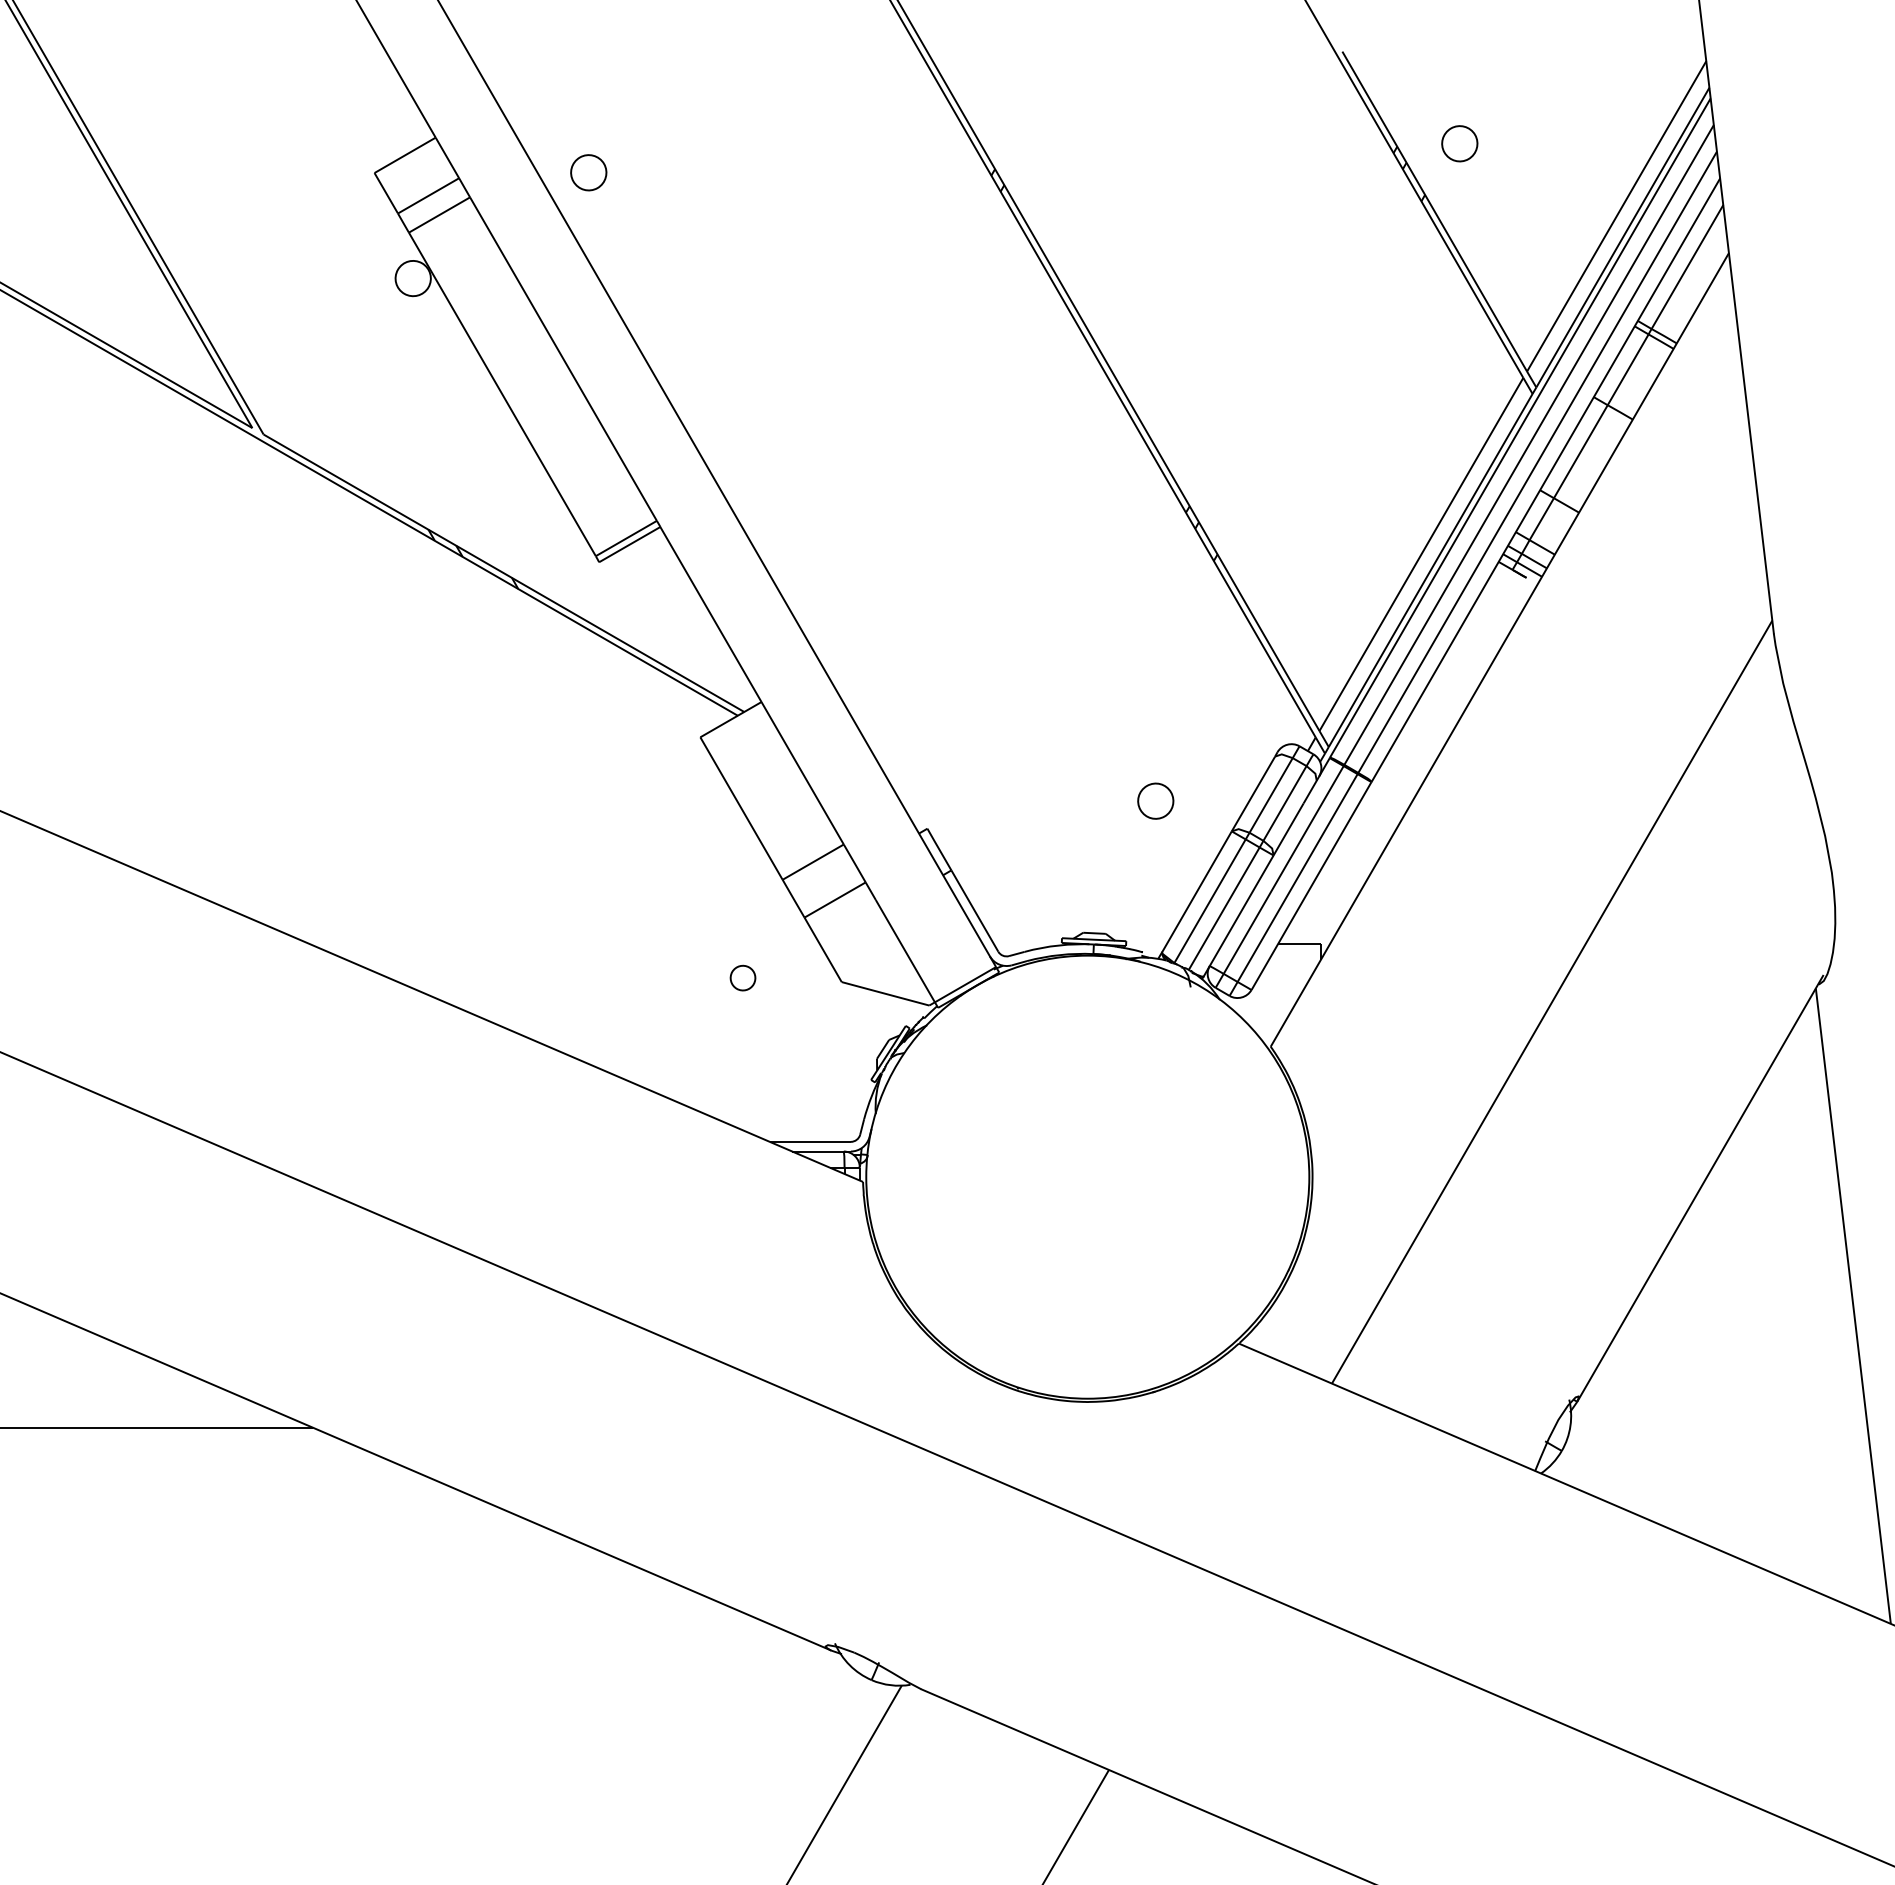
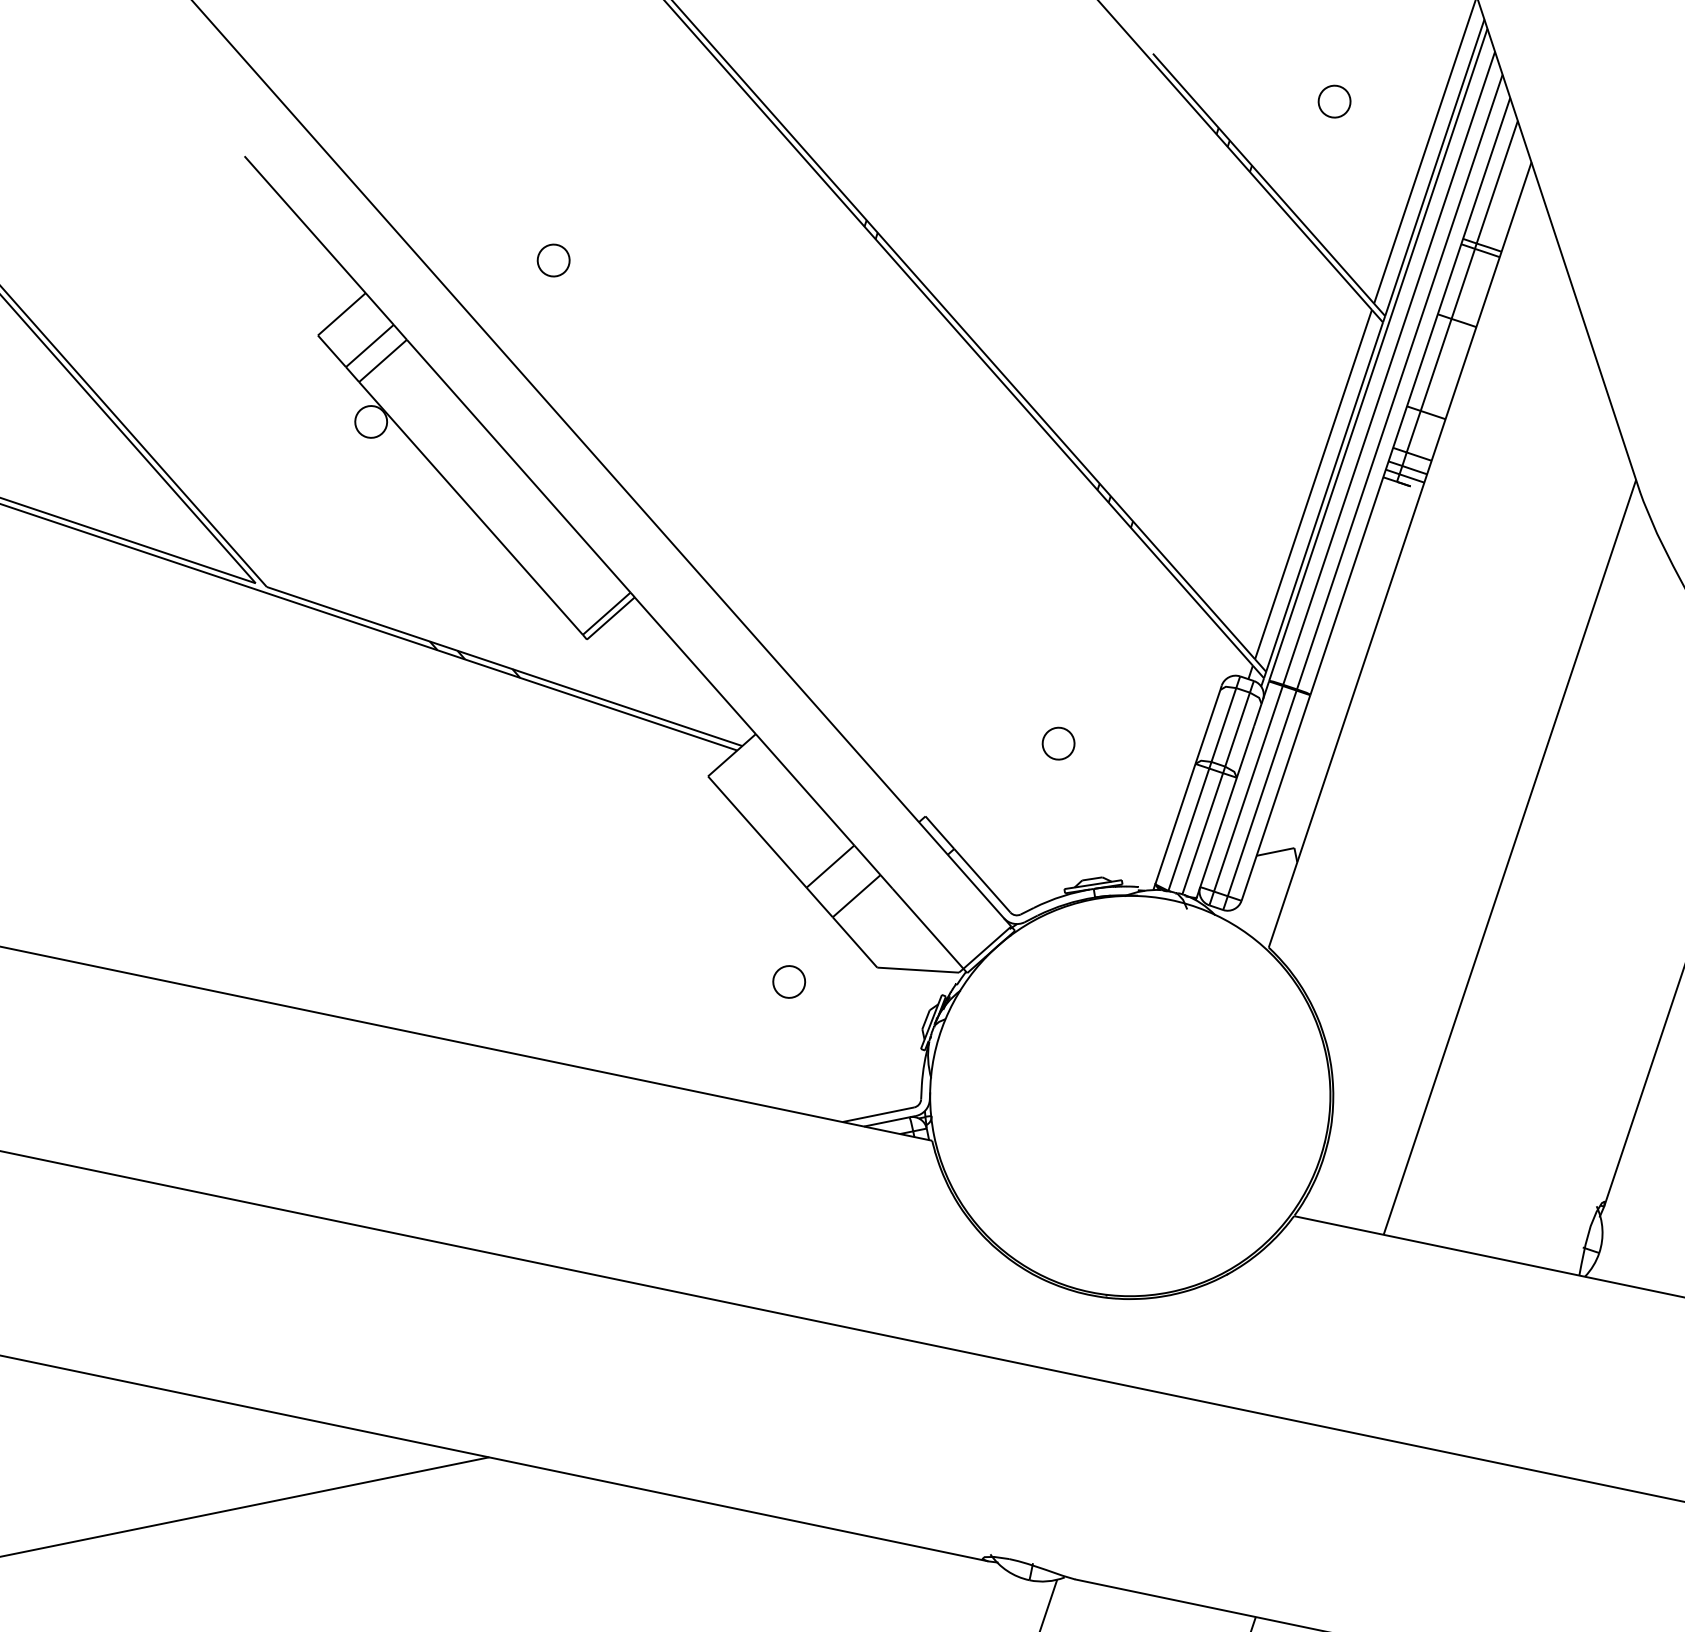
part: (1459, 143) -> (1334, 101), moved
part: (588, 172) -> (553, 260), moved
part: (1155, 800) -> (1058, 743), moved
part: (742, 977) -> (788, 981), size x1.43

